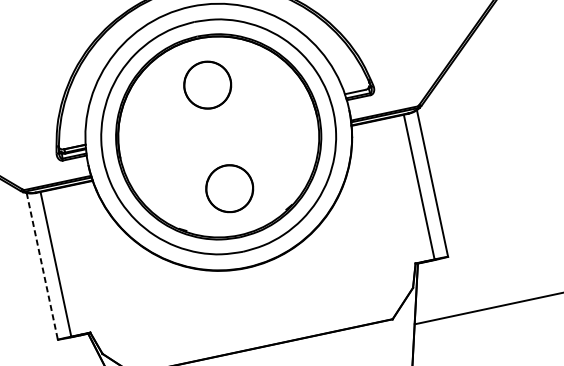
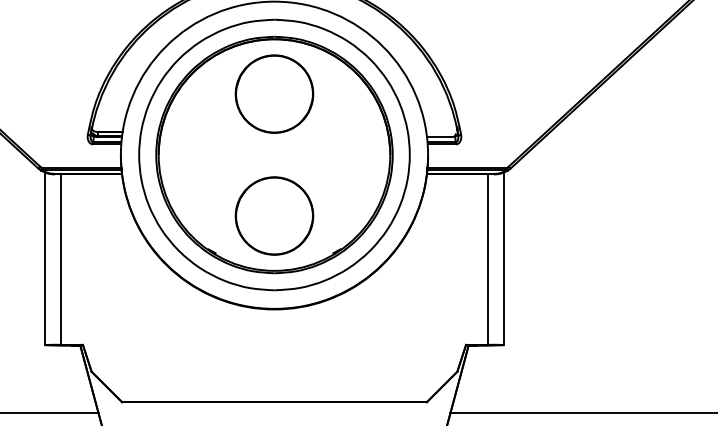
part: (207, 84) -> (274, 93), size x1.43
part: (229, 188) -> (274, 215), size x1.43
line: (42, 267) -> (44, 259), dashed -> solid

